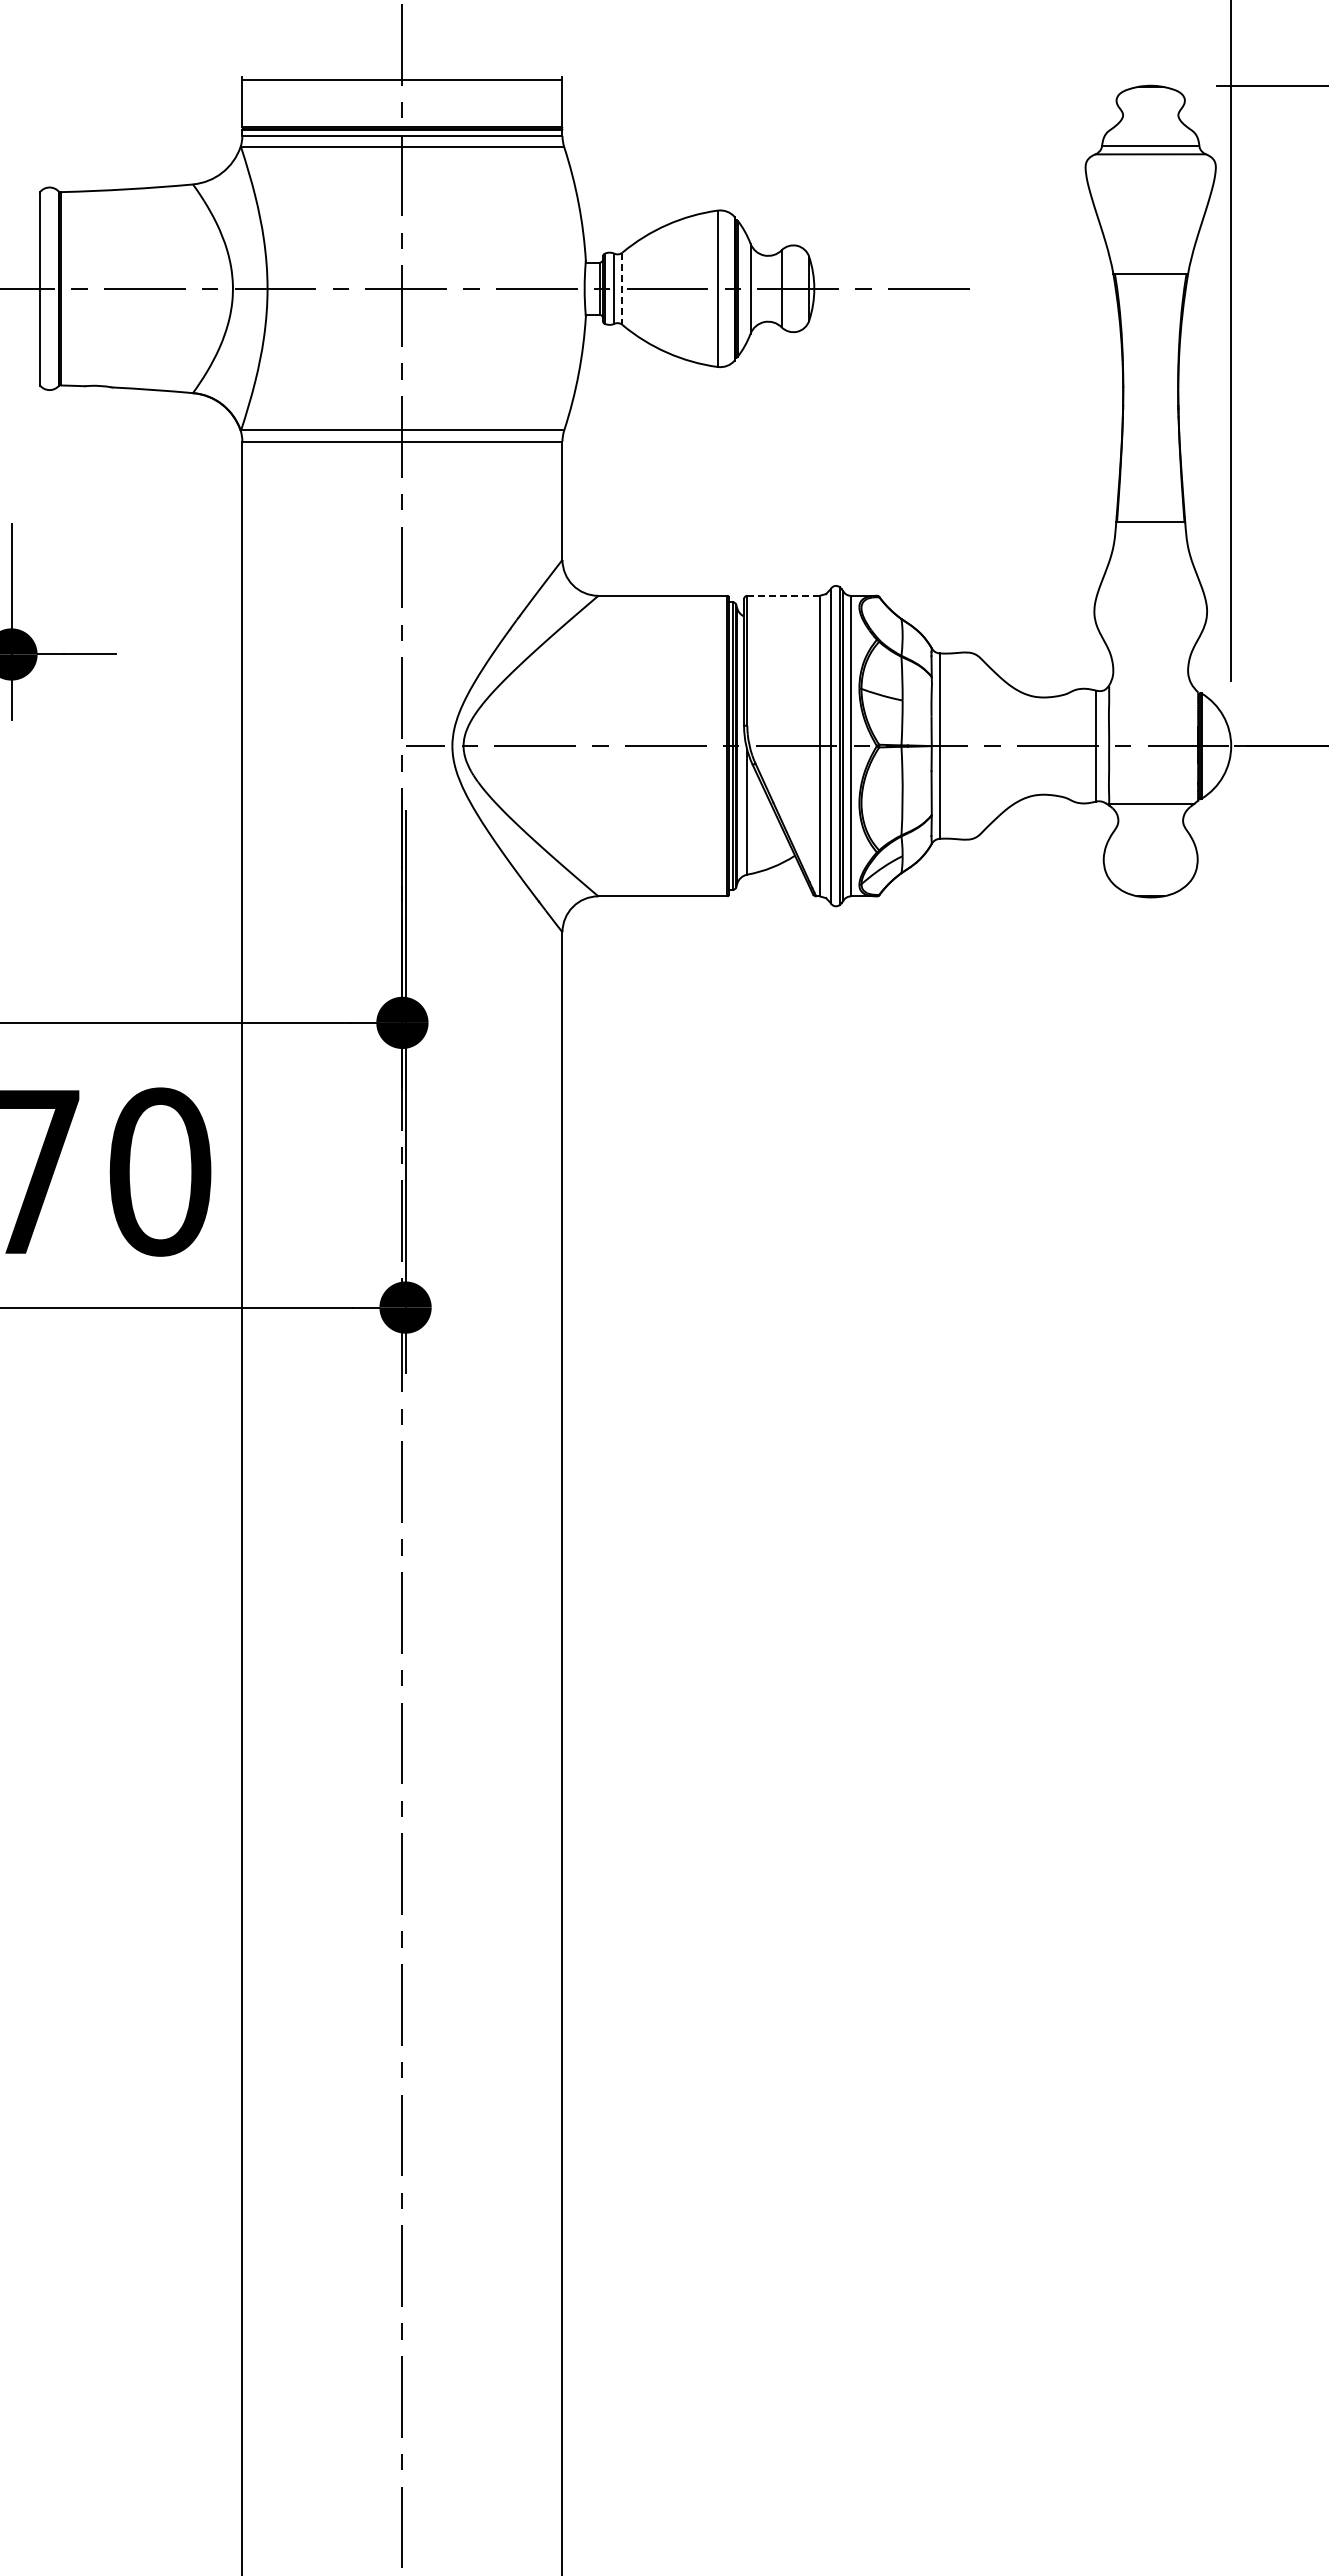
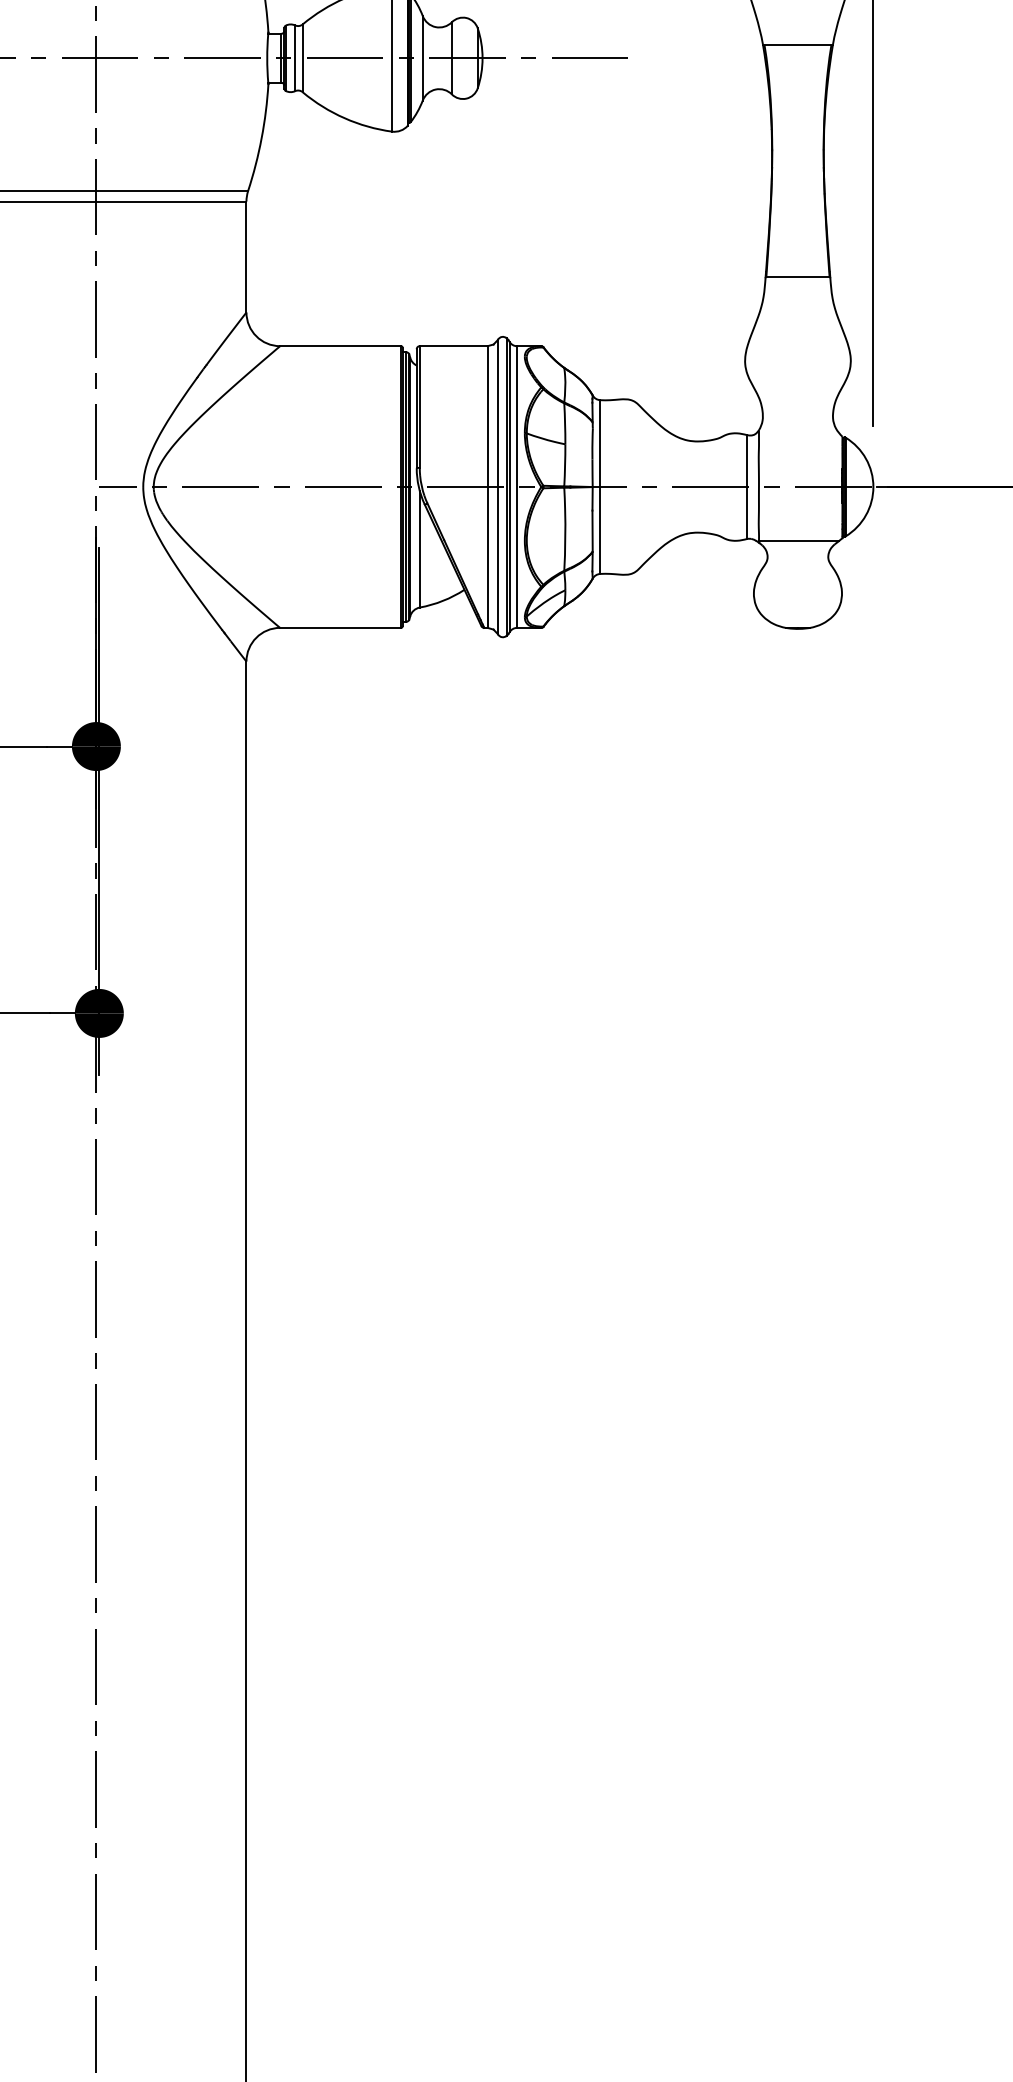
line: (622, 289) -> (302, 58), dashed -> solid
line: (784, 595) -> (454, 345), dashed -> solid

